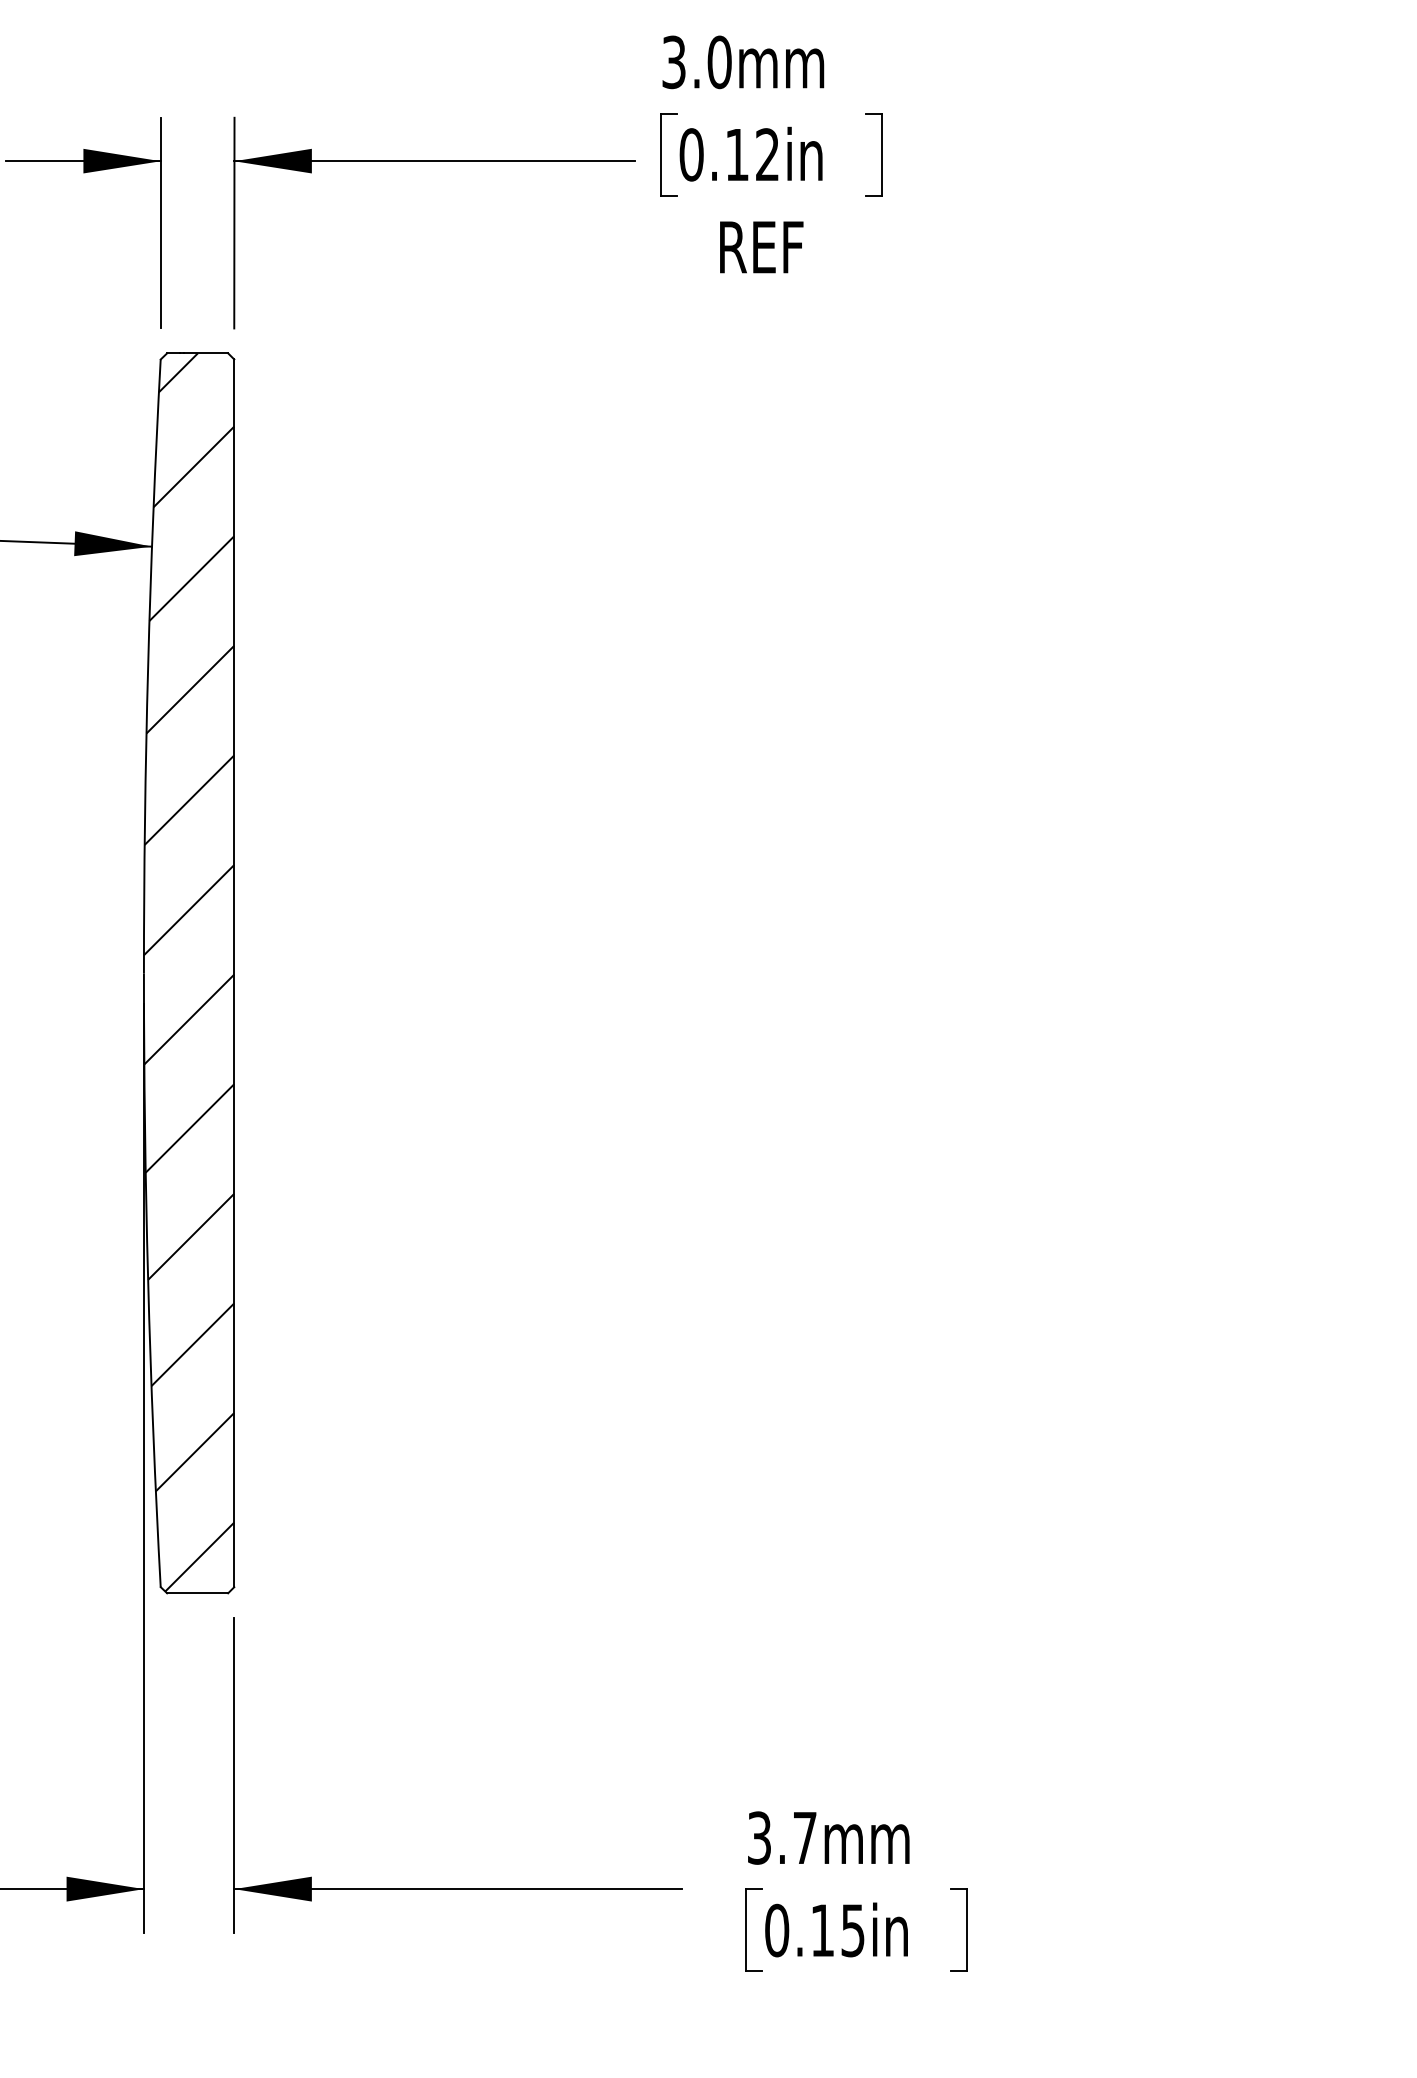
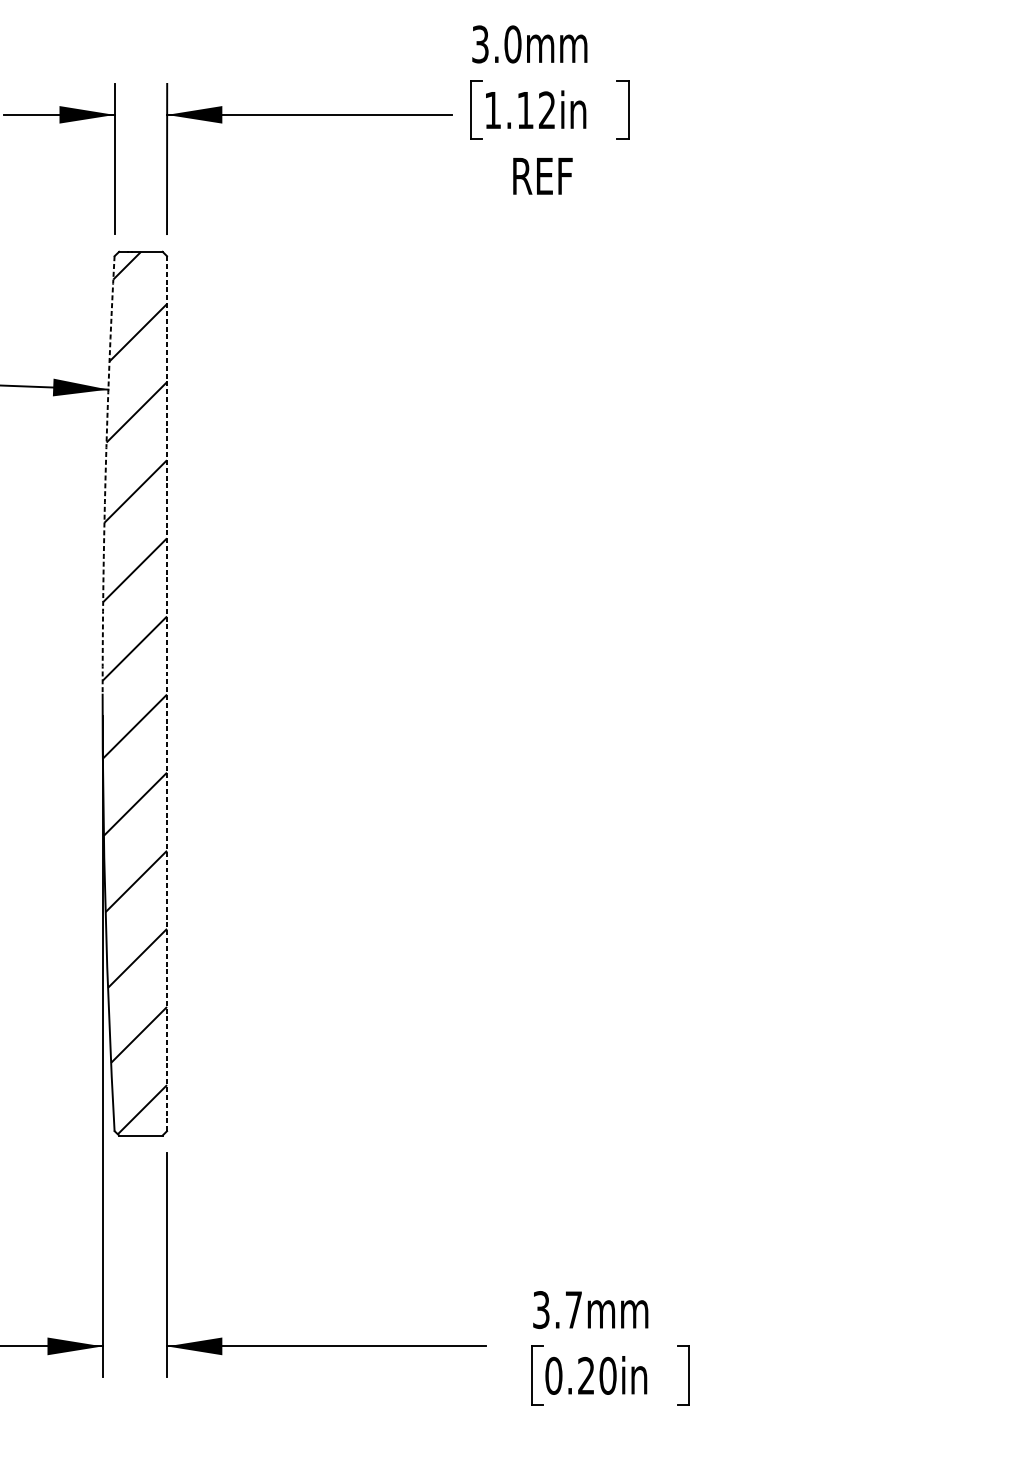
text: (691, 154) -> (492, 110), 0.12in -> 1.12in
arc: (148, 666) -> (105, 475), solid -> dashed
line: (234, 973) -> (167, 693), solid -> dashed
text: (838, 1930) -> (597, 1375), 0.15in -> 0.20in

